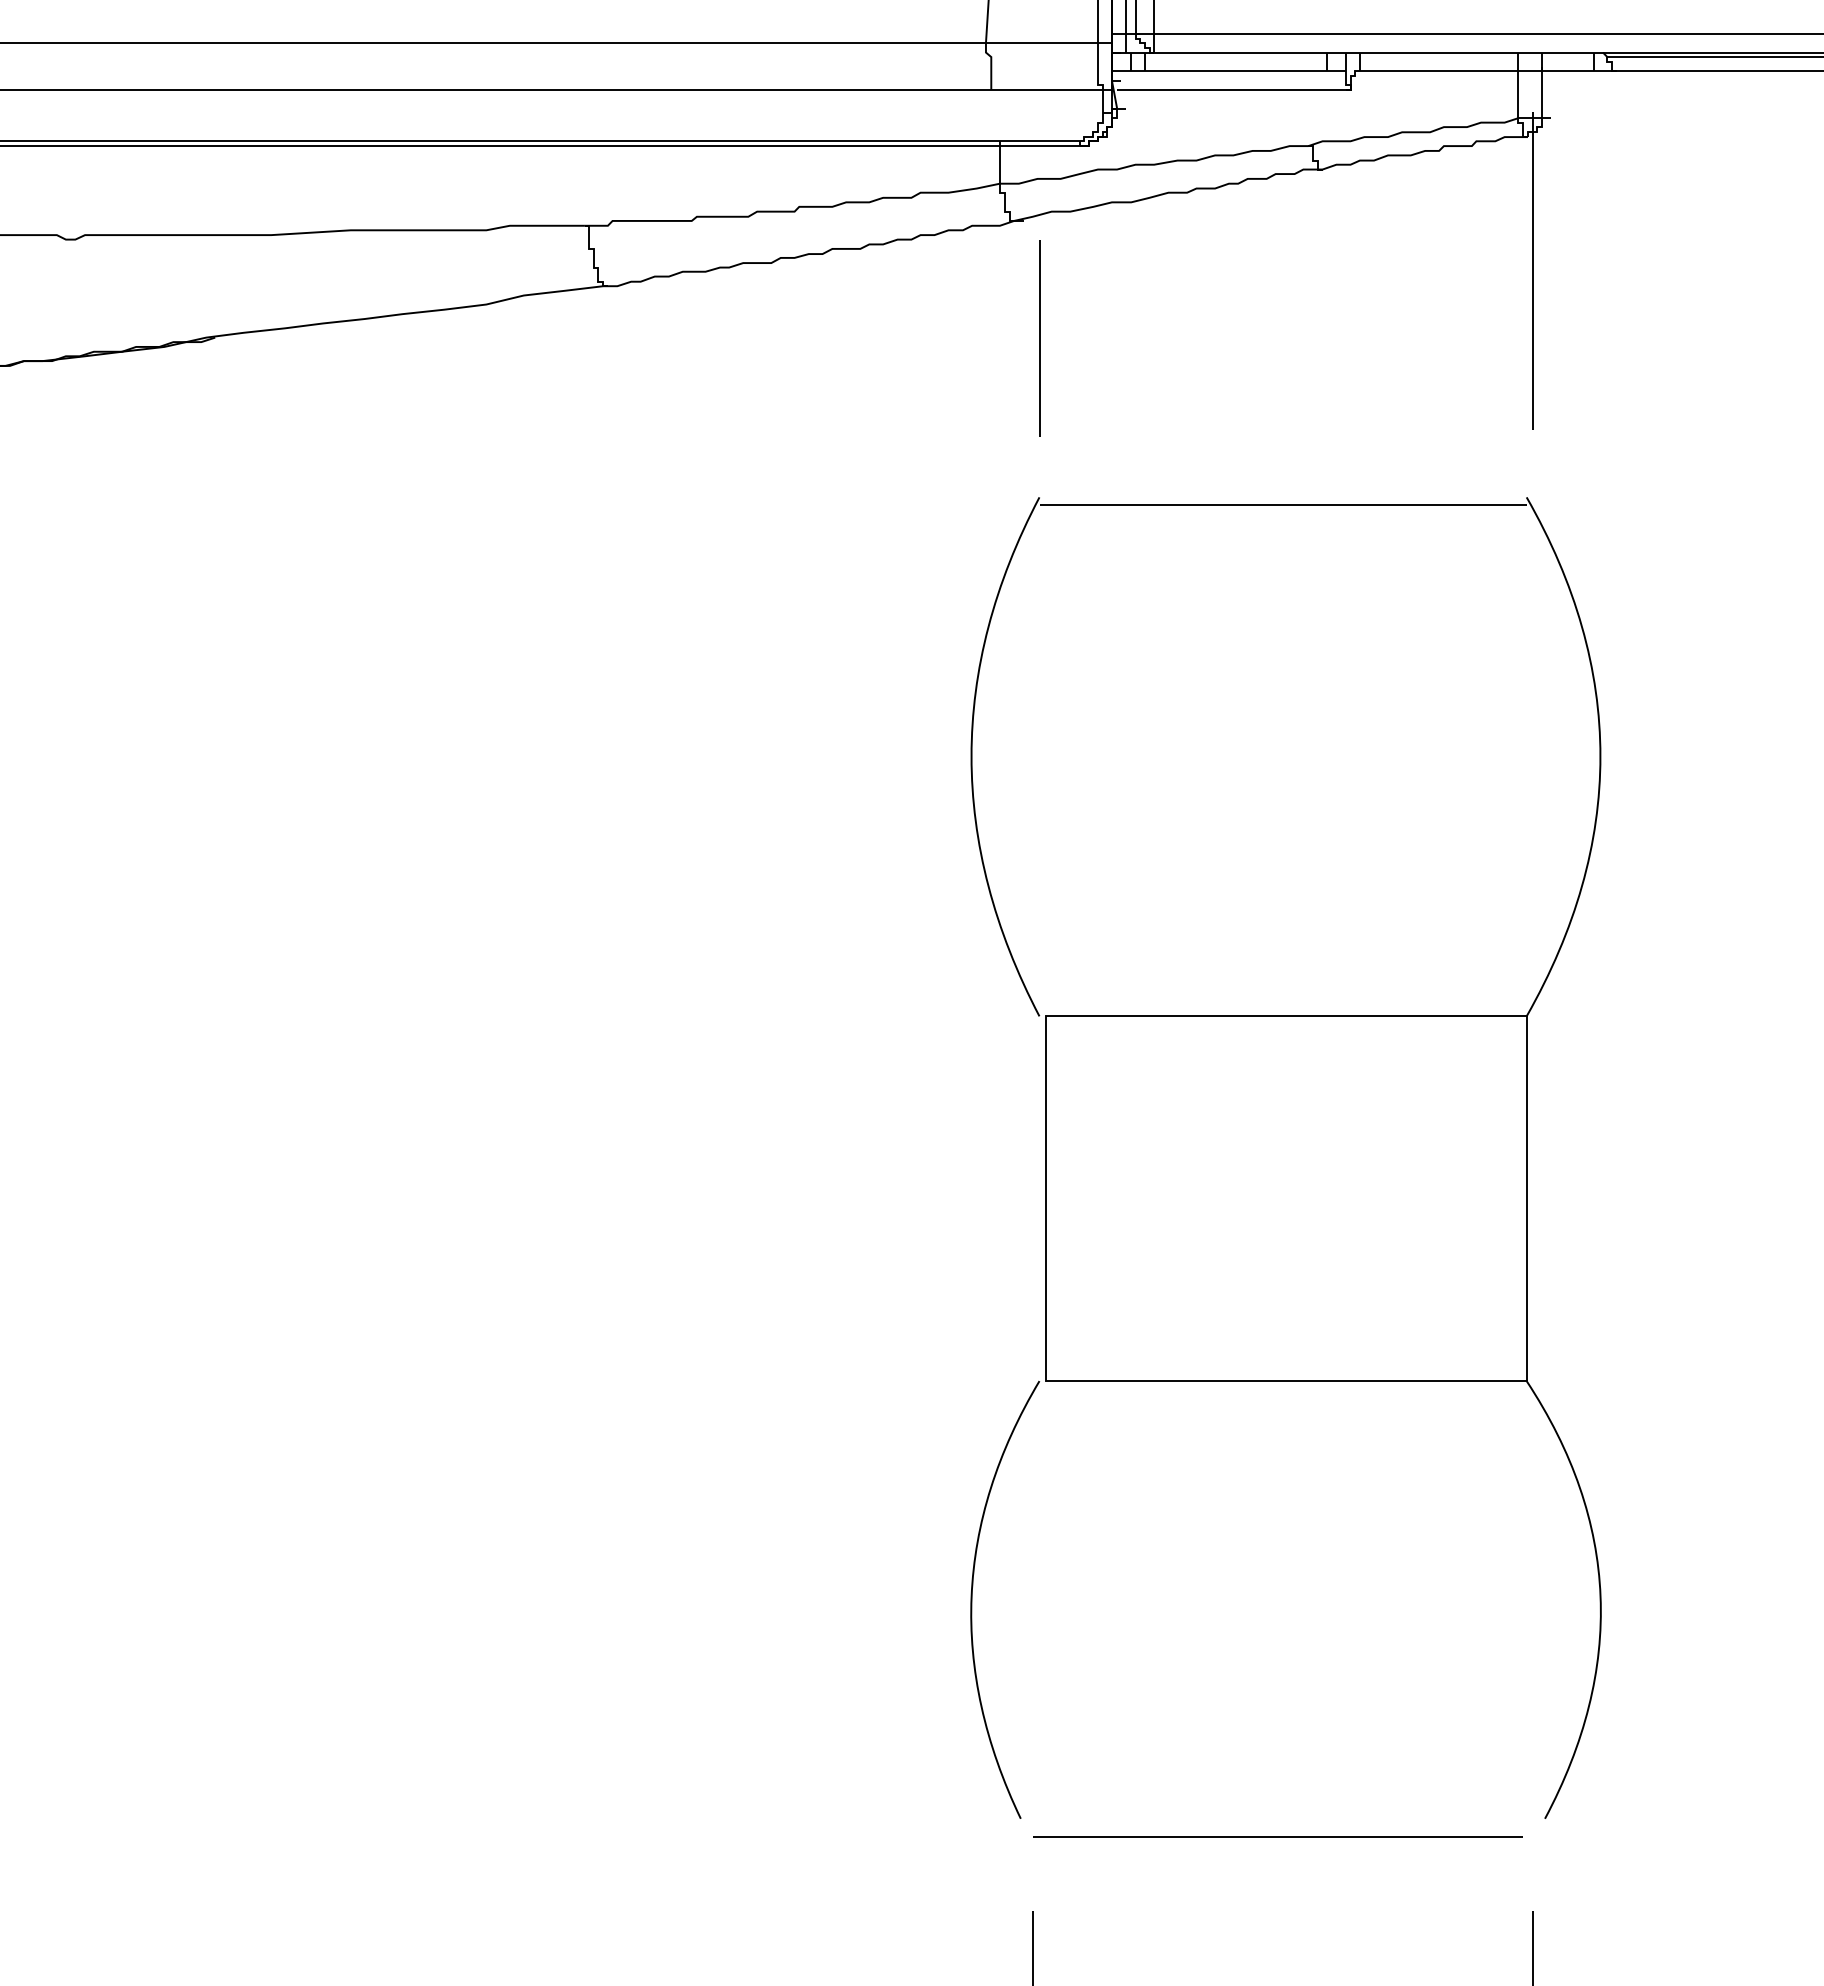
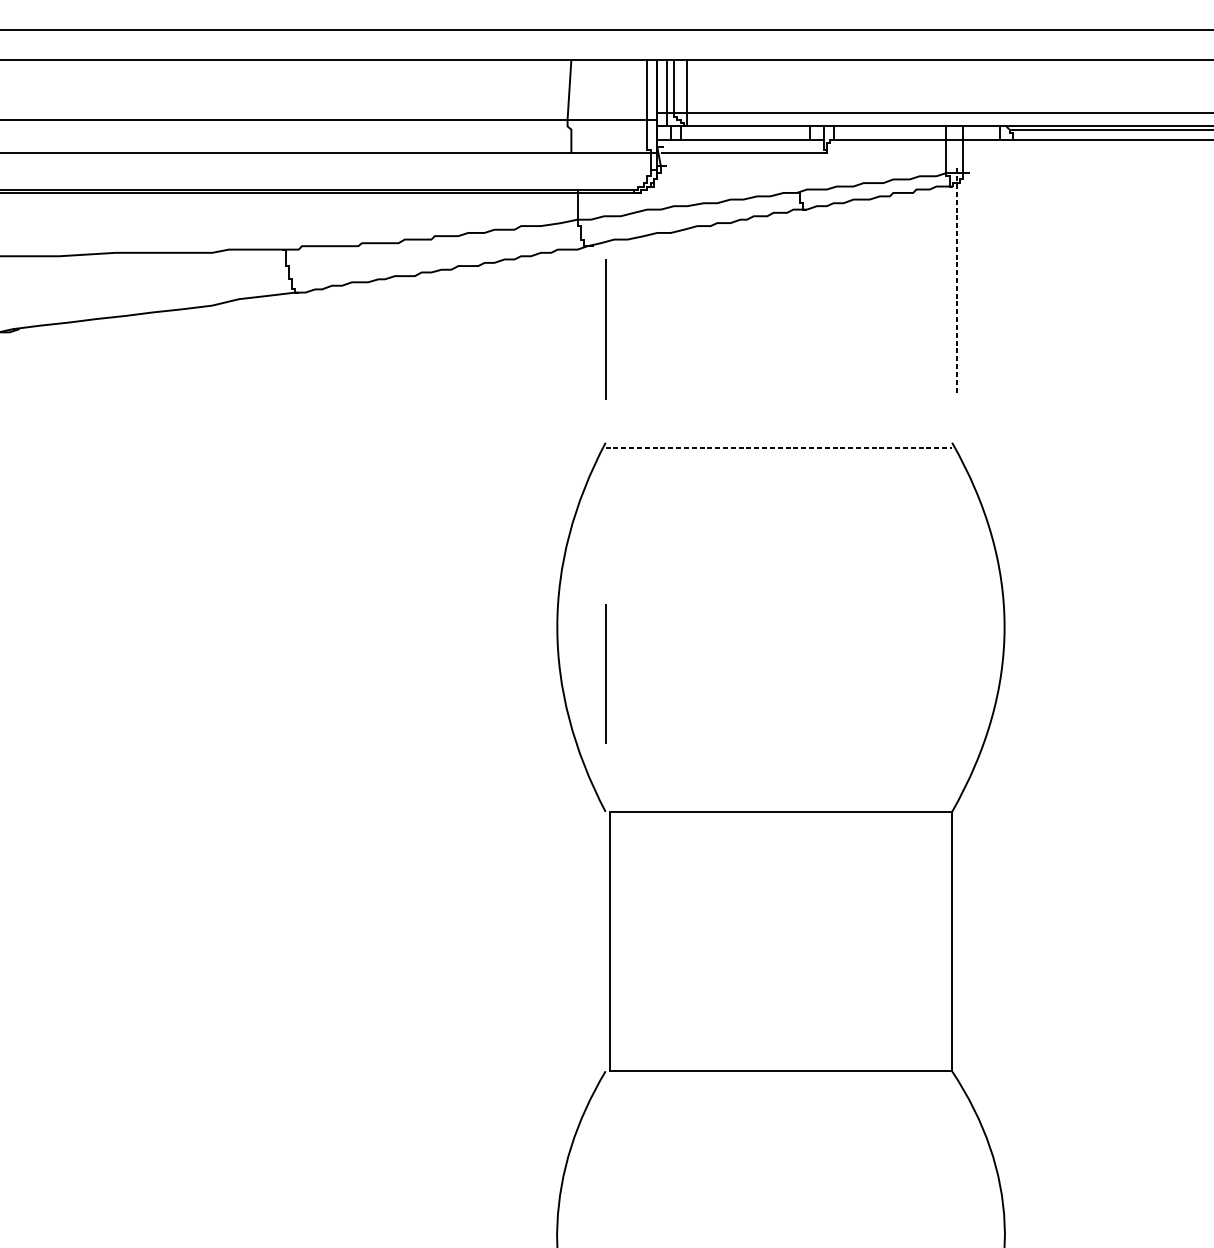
line: (1533, 271) -> (956, 282), solid -> dashed
line: (1283, 505) -> (779, 448), solid -> dashed
line: (1039, 822) -> (605, 674), added

